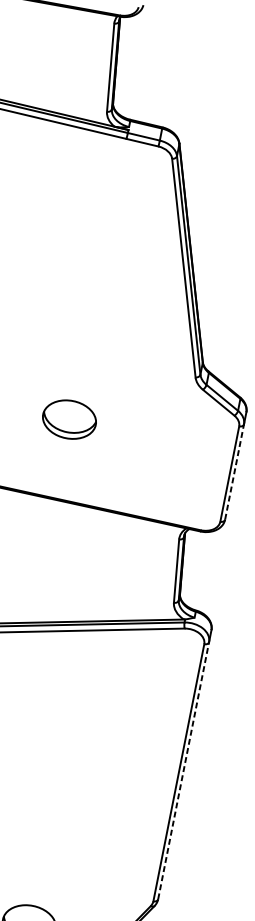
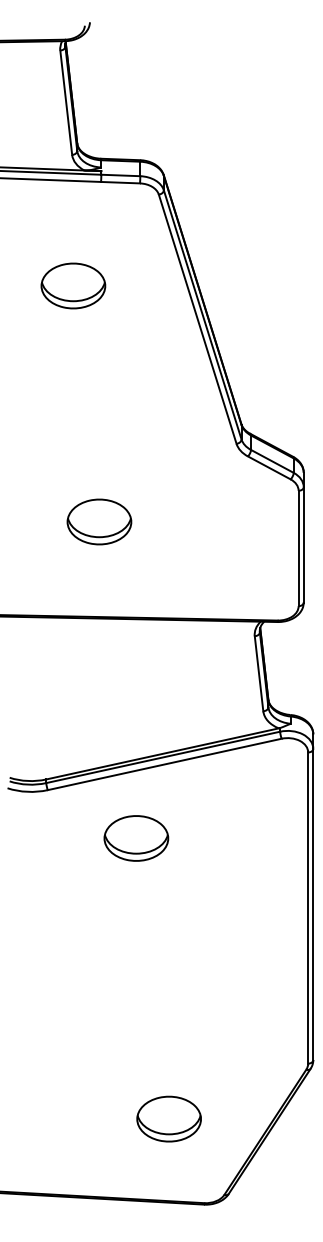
part: (86, 219) -> (73, 285), added
line: (234, 471) -> (303, 544), dashed -> solid
part: (48, 687) -> (136, 838), added
line: (183, 770) -> (313, 904), dashed -> solid

